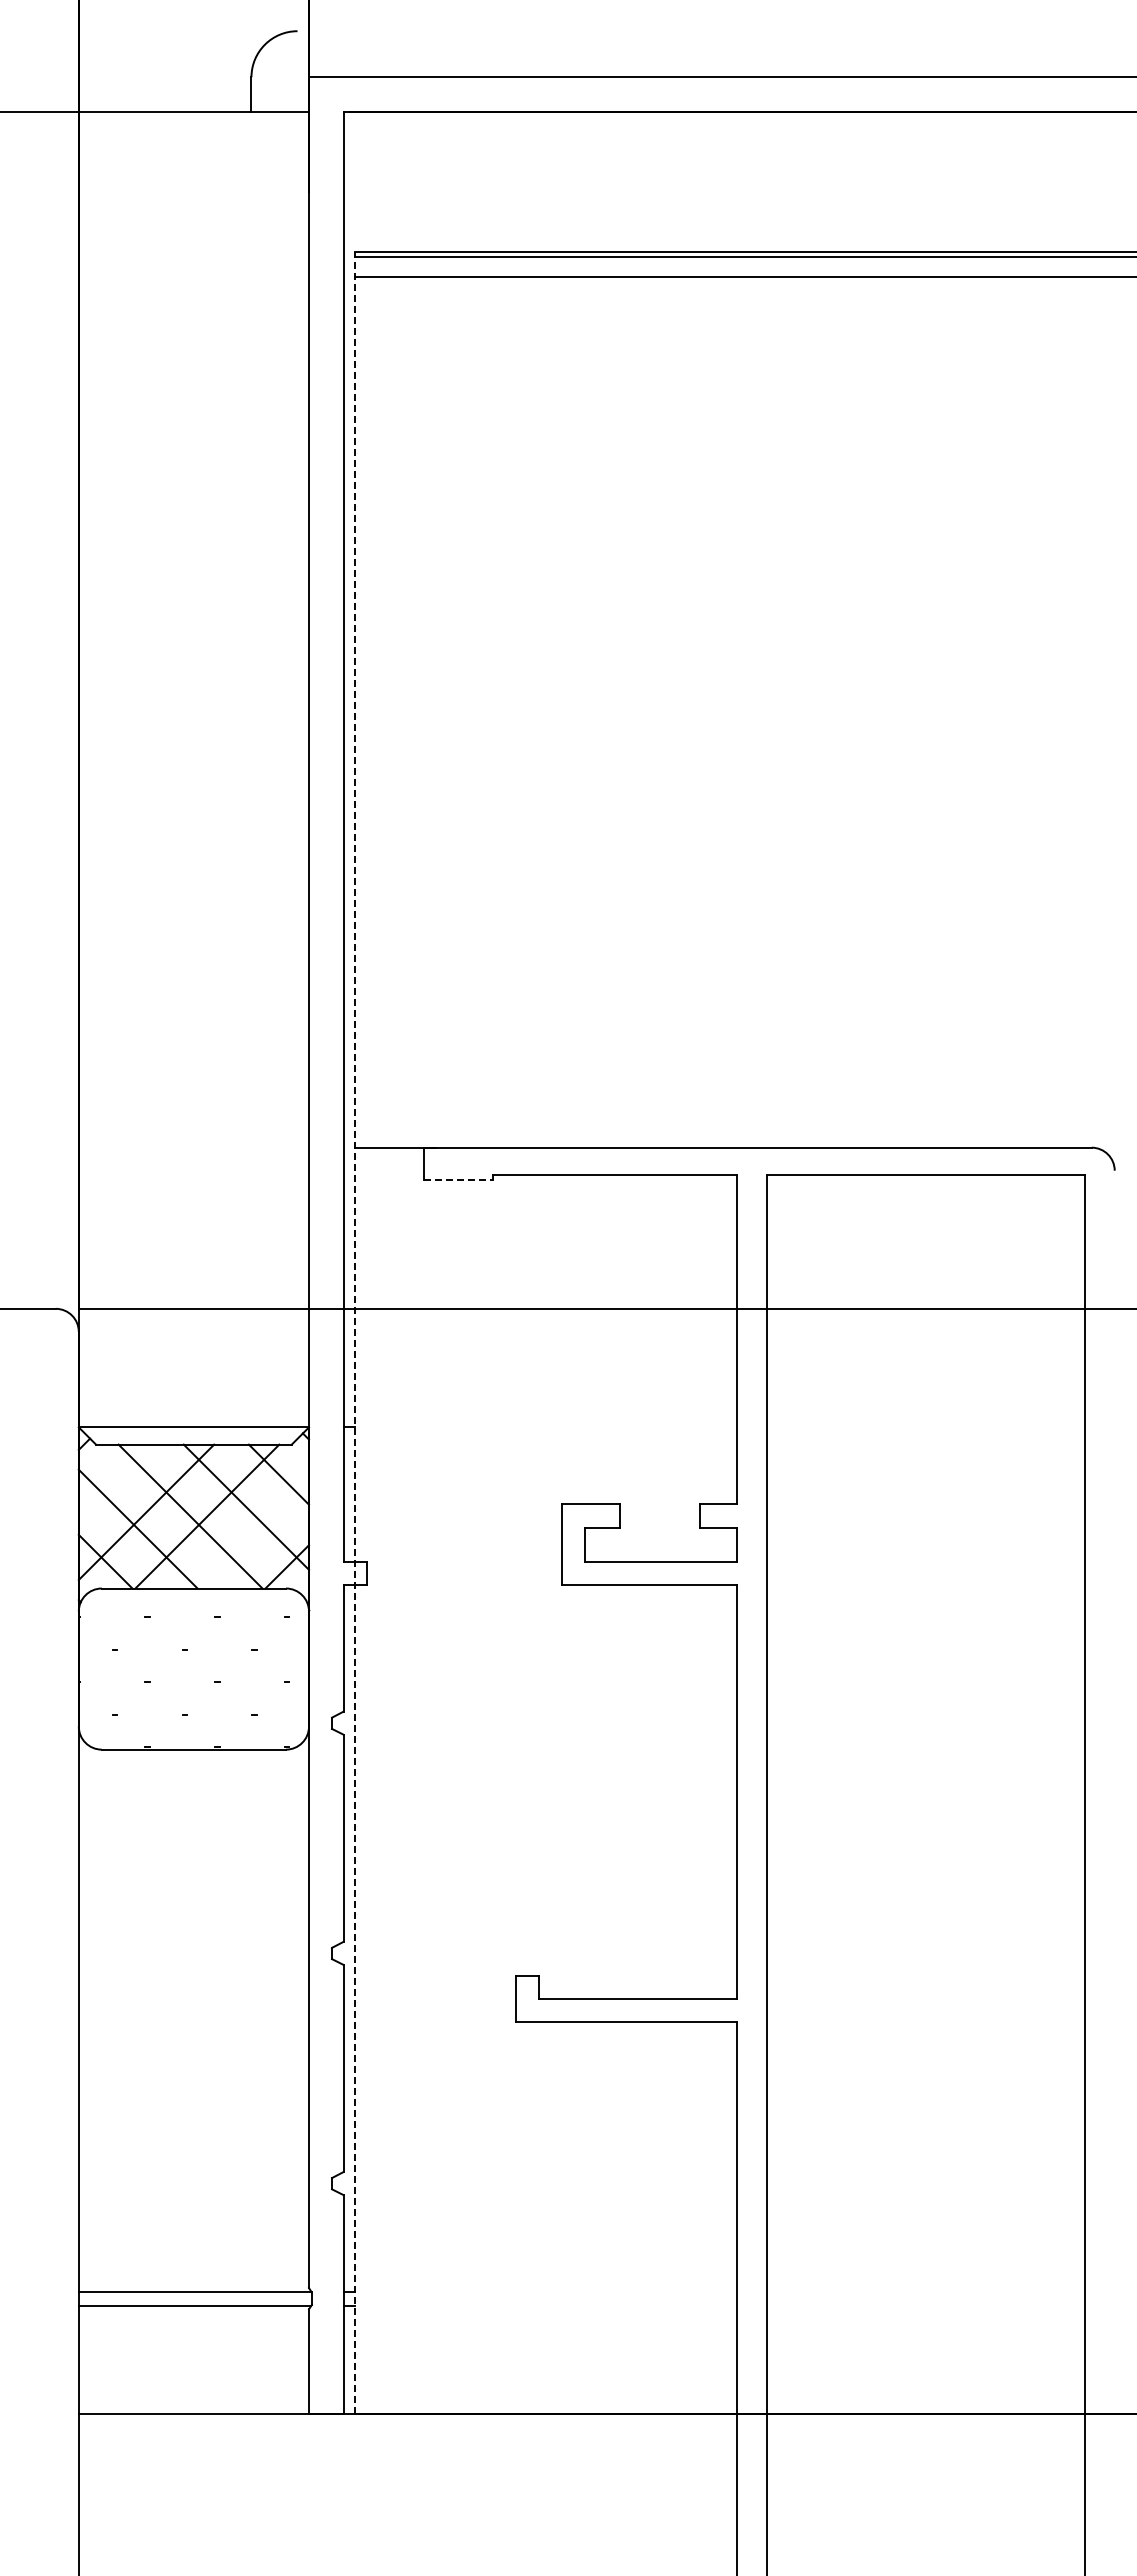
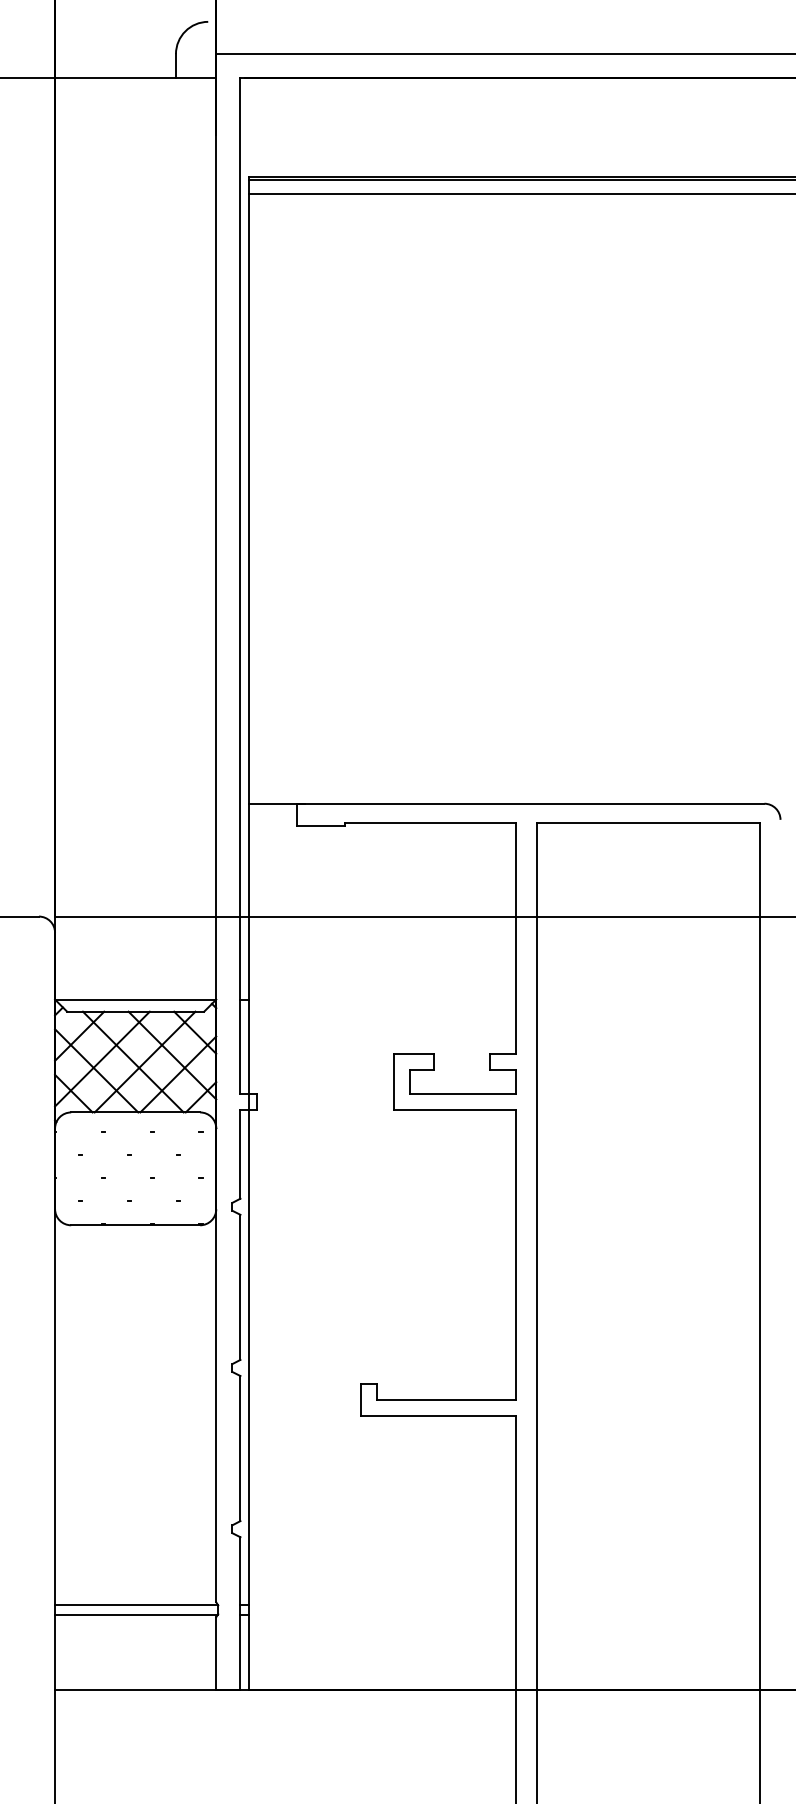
line: (458, 1179) -> (320, 826), dashed -> solid
line: (355, 1333) -> (248, 933), dashed -> solid
line: (113, 1479) -> (79, 1036), added
line: (254, 1534) -> (178, 1074), added

